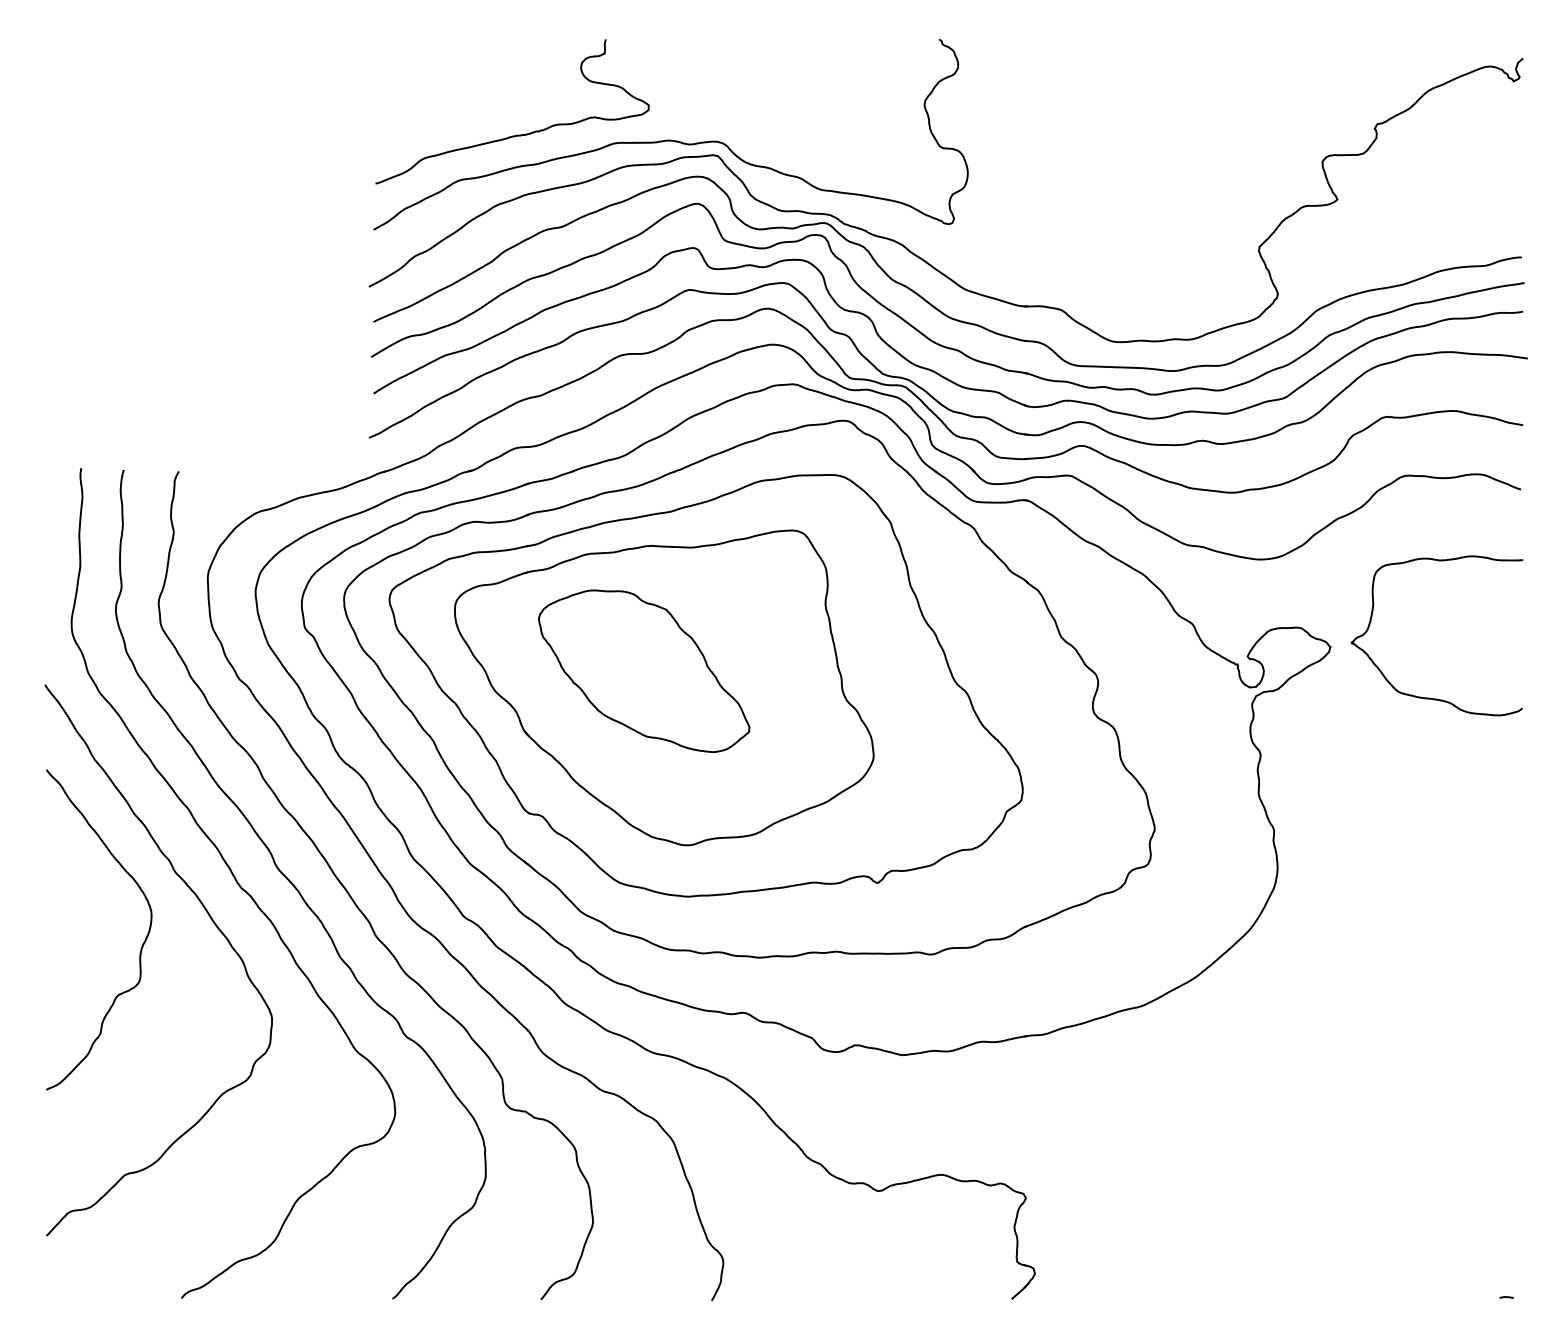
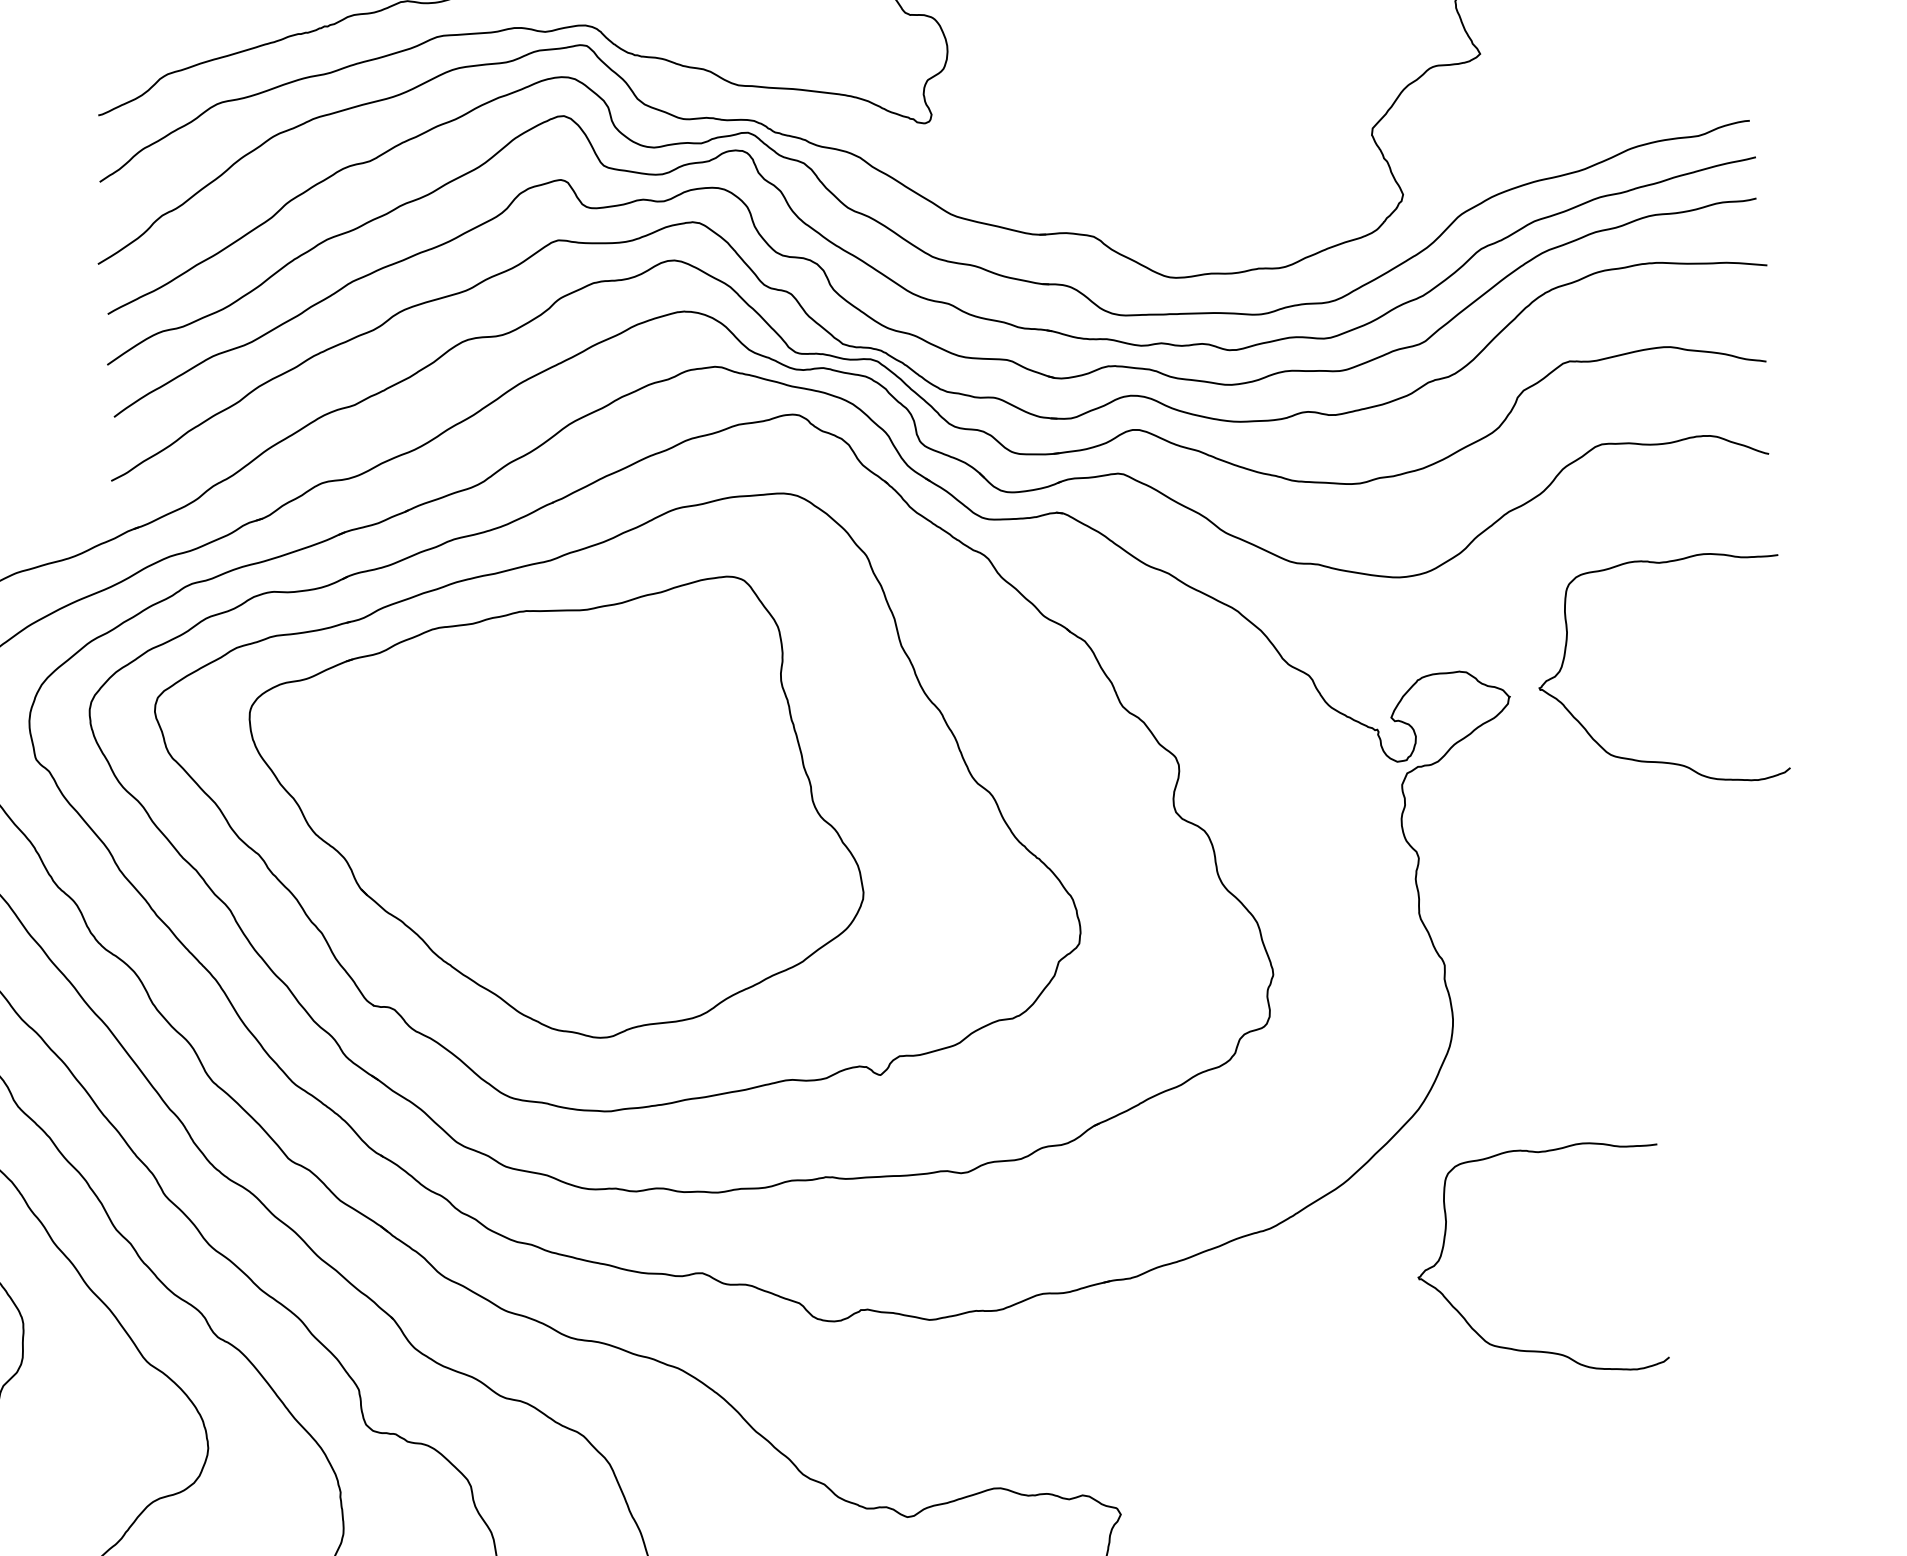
part: (644, 670) -> (527, 790), removed
curve: (1321, 1101) -> (1536, 1349), added

